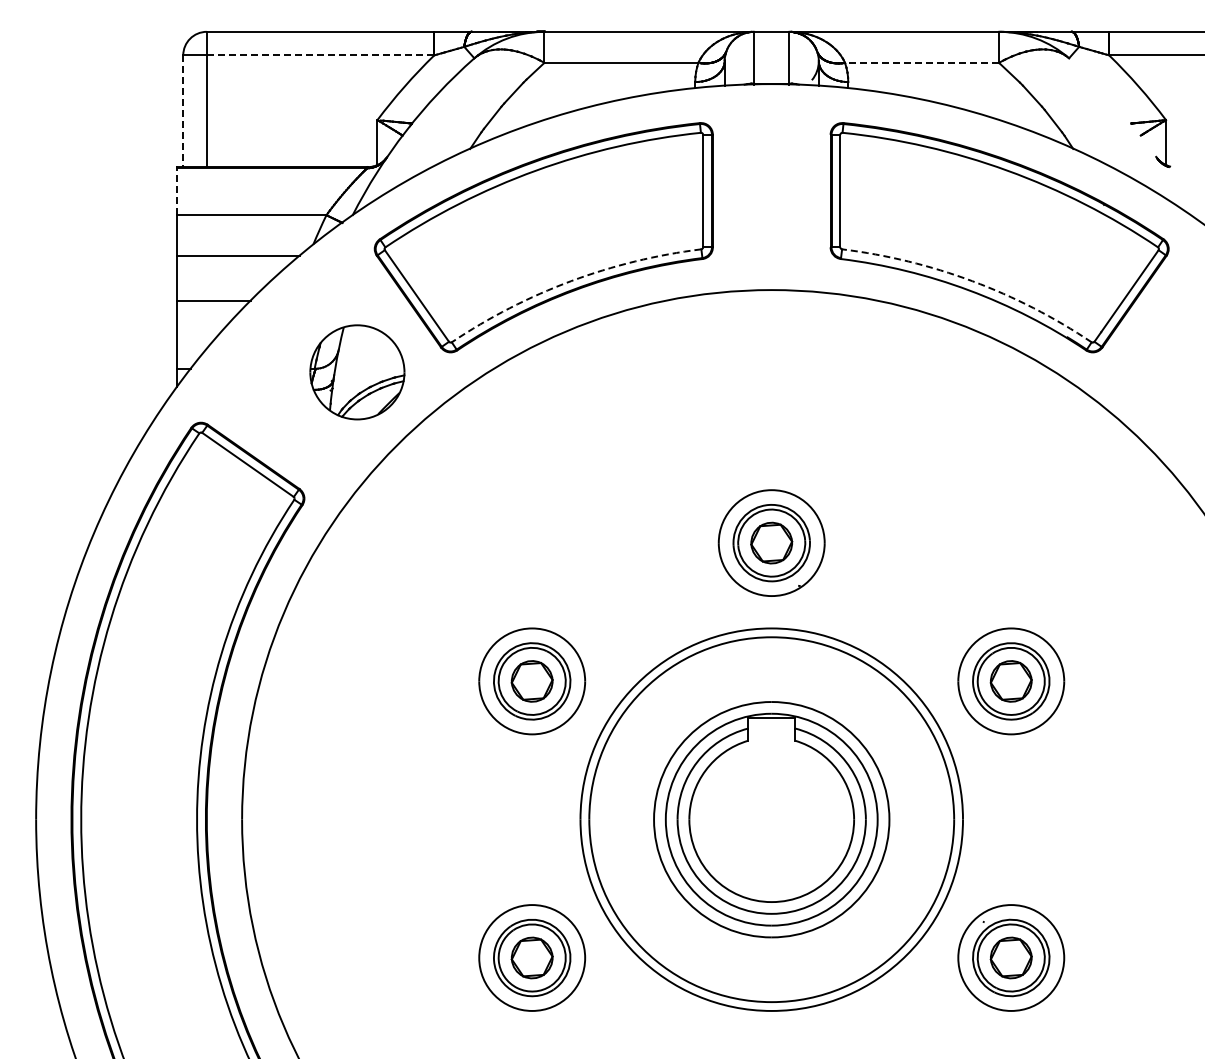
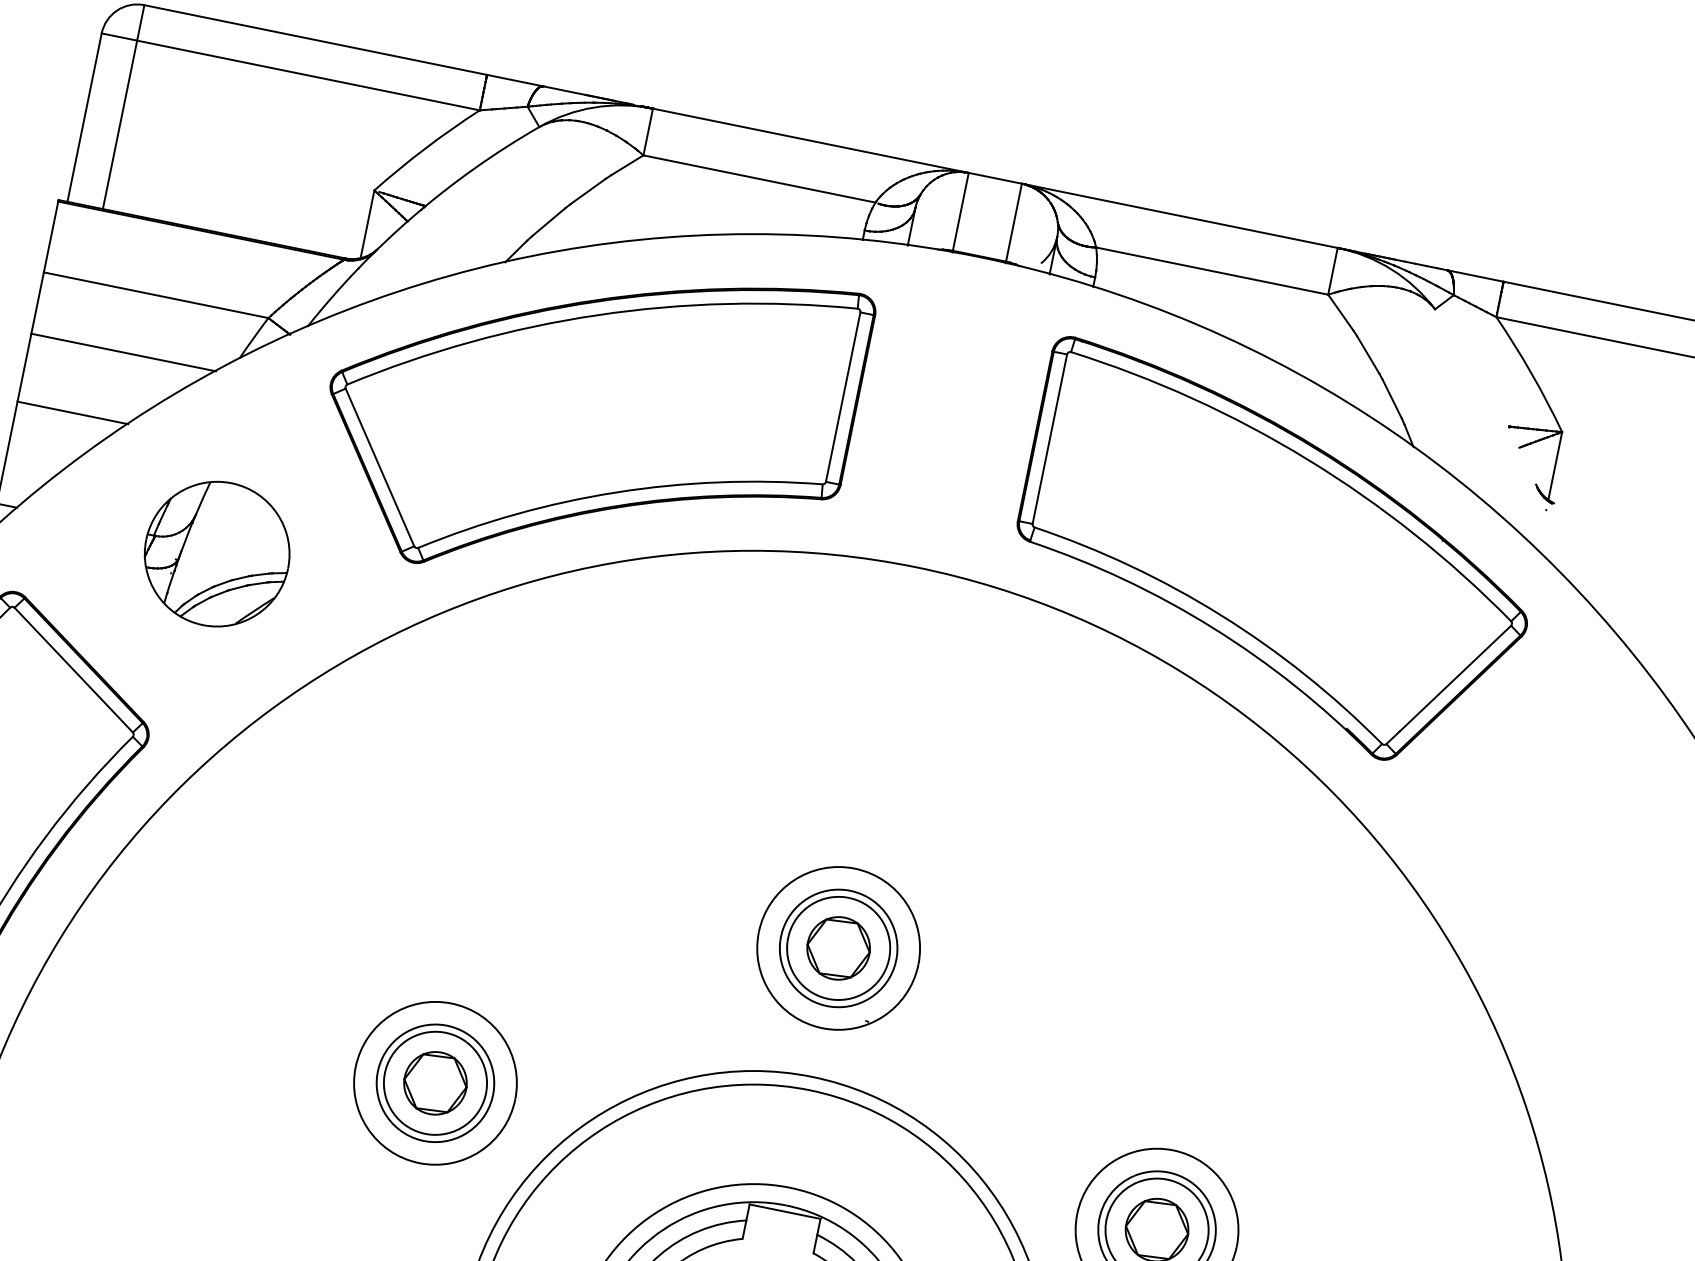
line: (320, 55) -> (308, 75), dashed -> solid
line: (921, 62) -> (1211, 270), dashed -> solid
line: (183, 111) -> (84, 118), dashed -> solid
line: (177, 191) -> (51, 236), dashed -> solid
arc: (571, 281) -> (617, 492), dashed -> solid
arc: (972, 281) -> (1221, 615), dashed -> solid
part: (357, 372) -> (217, 554), moved

